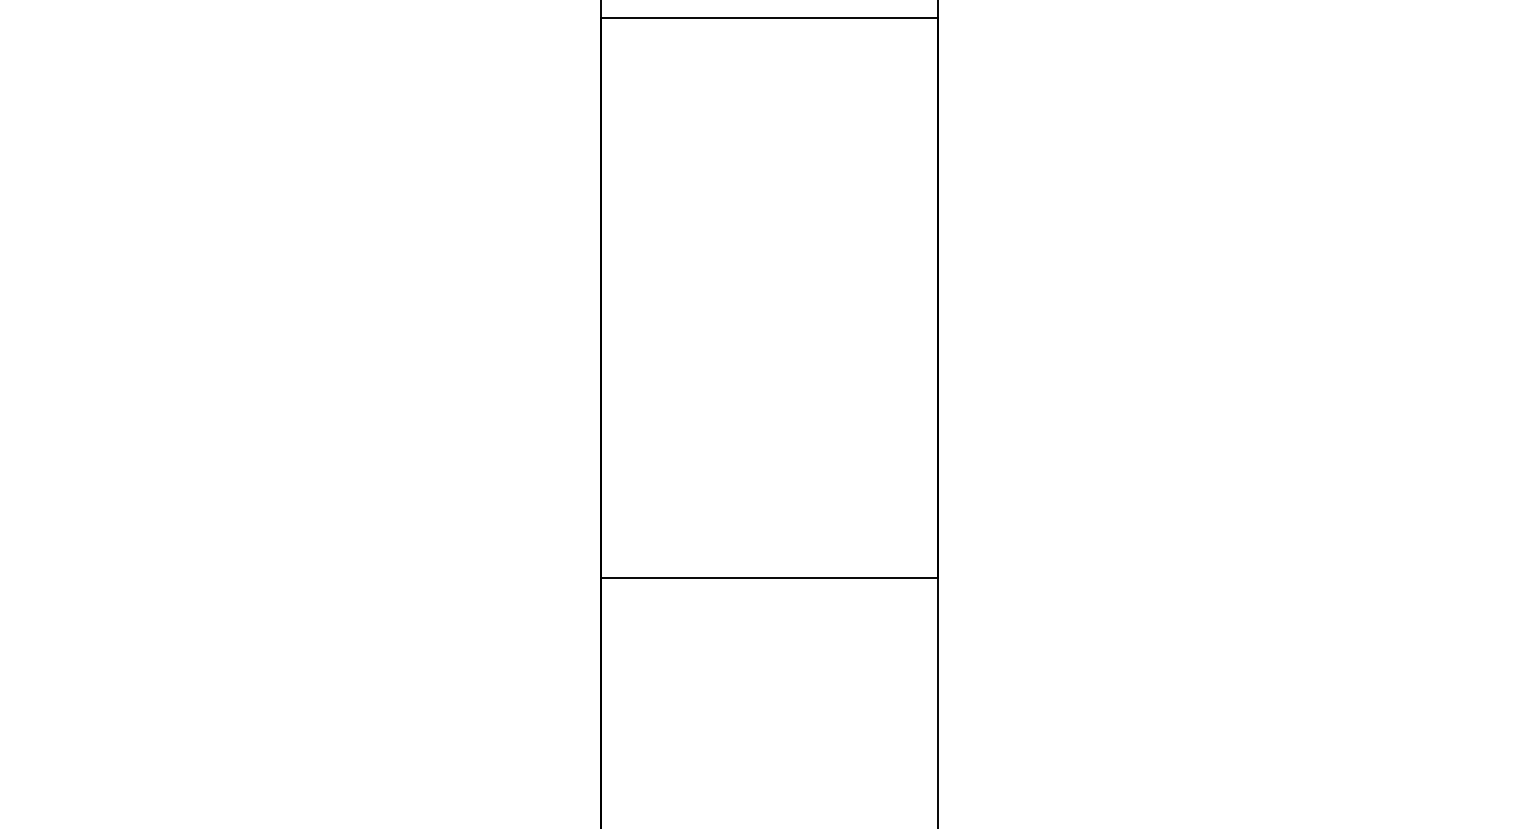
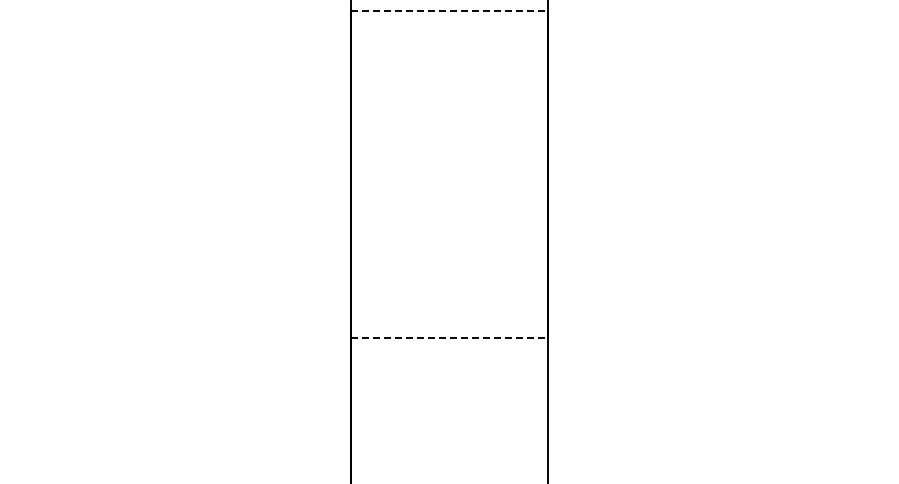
line: (769, 18) -> (449, 10), solid -> dashed
line: (769, 577) -> (449, 337), solid -> dashed

